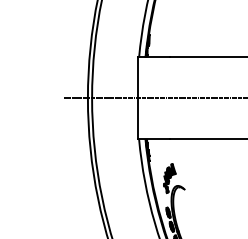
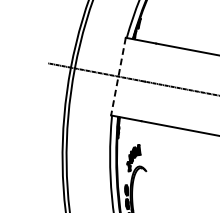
line: (138, 98) -> (118, 76), solid -> dashed

